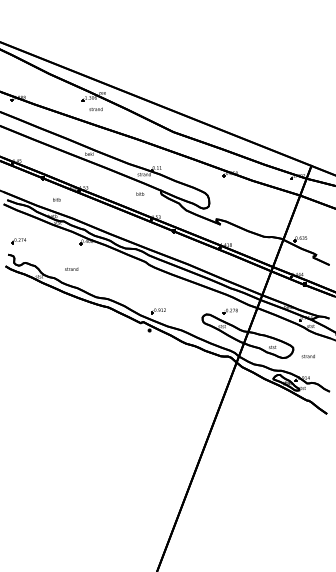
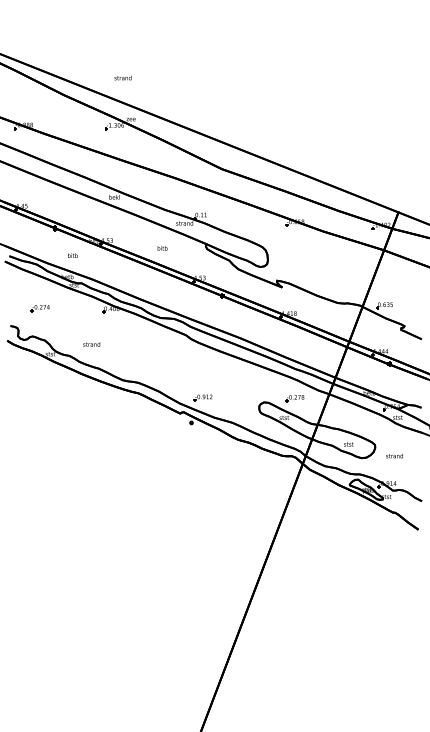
text: (95, 108) -> (122, 77), moved
text: (140, 194) -> (162, 248), moved
part: (18, 241) -> (39, 308), moved

